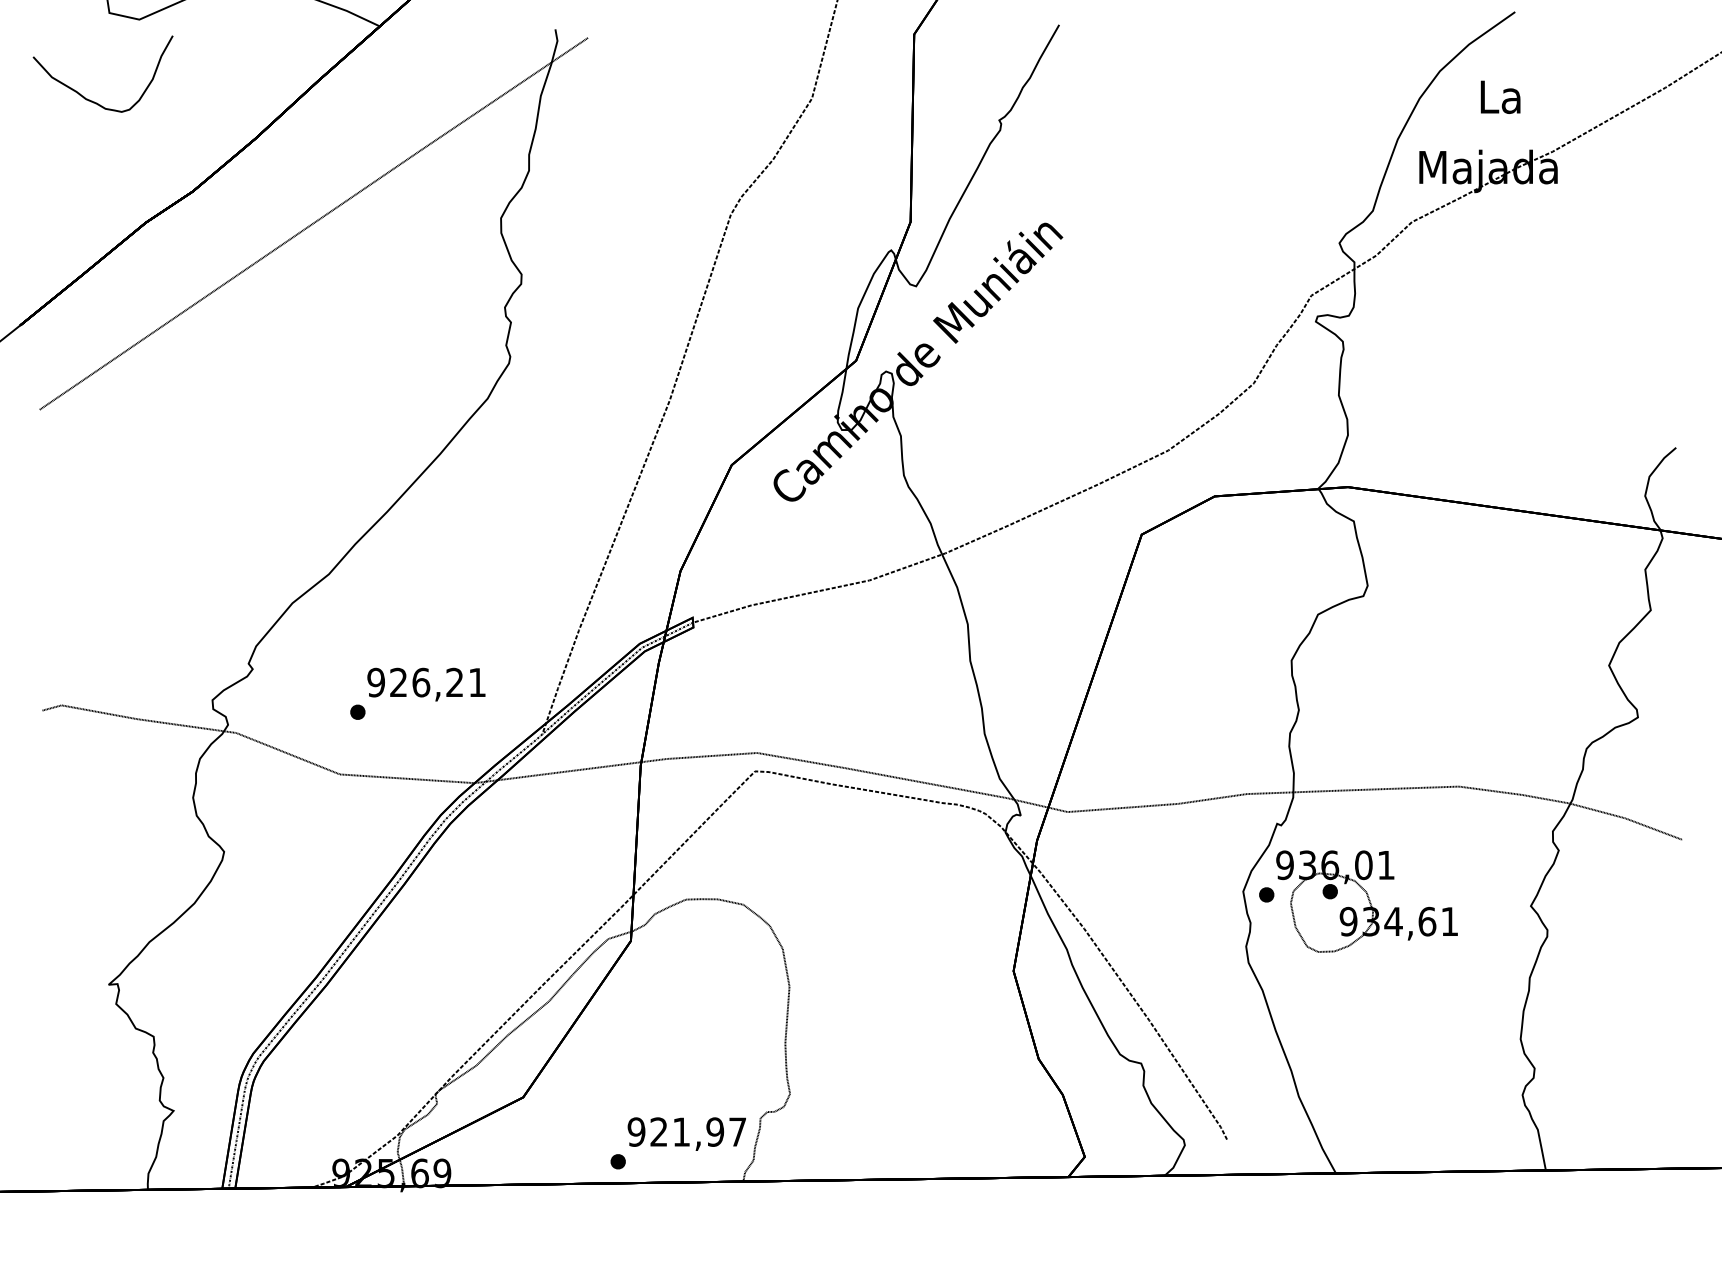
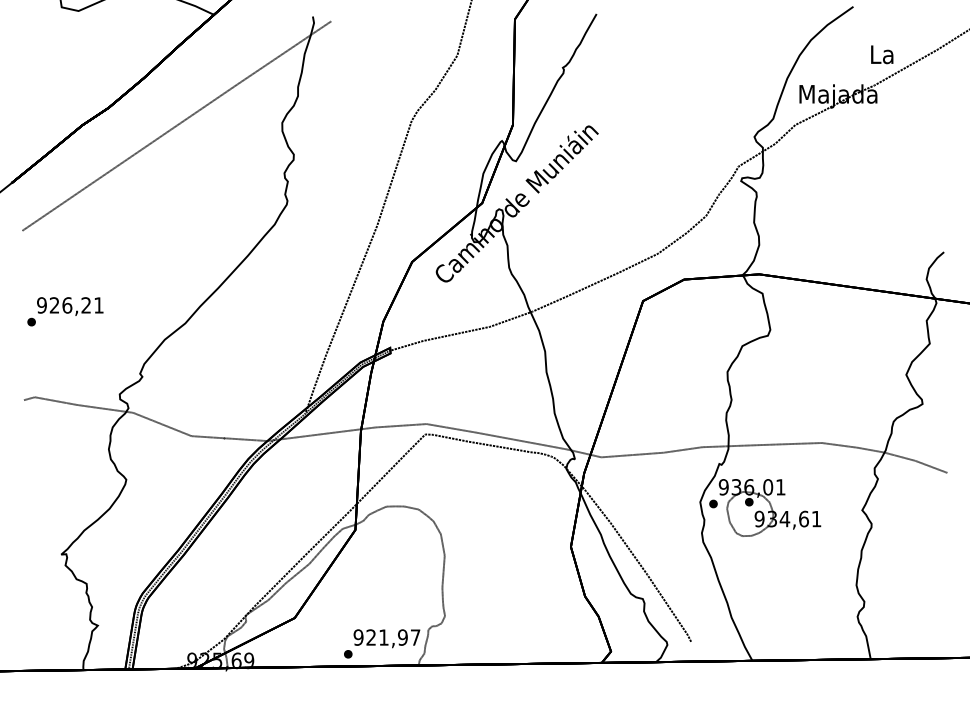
text: (1501, 96) -> (882, 54), moved
part: (94, 100) -> (53, 56), removed
text: (417, 693) -> (65, 311), moved

